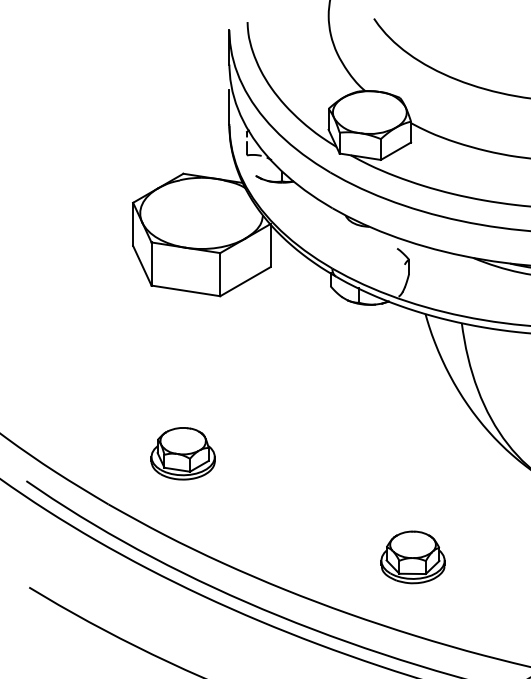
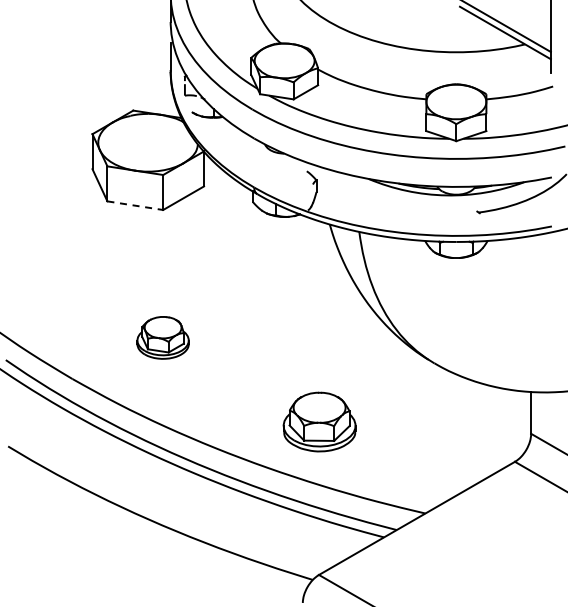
line: (186, 290) -> (135, 205), solid -> dashed
part: (182, 453) -> (162, 337), moved
part: (412, 556) -> (319, 421), size x1.4

